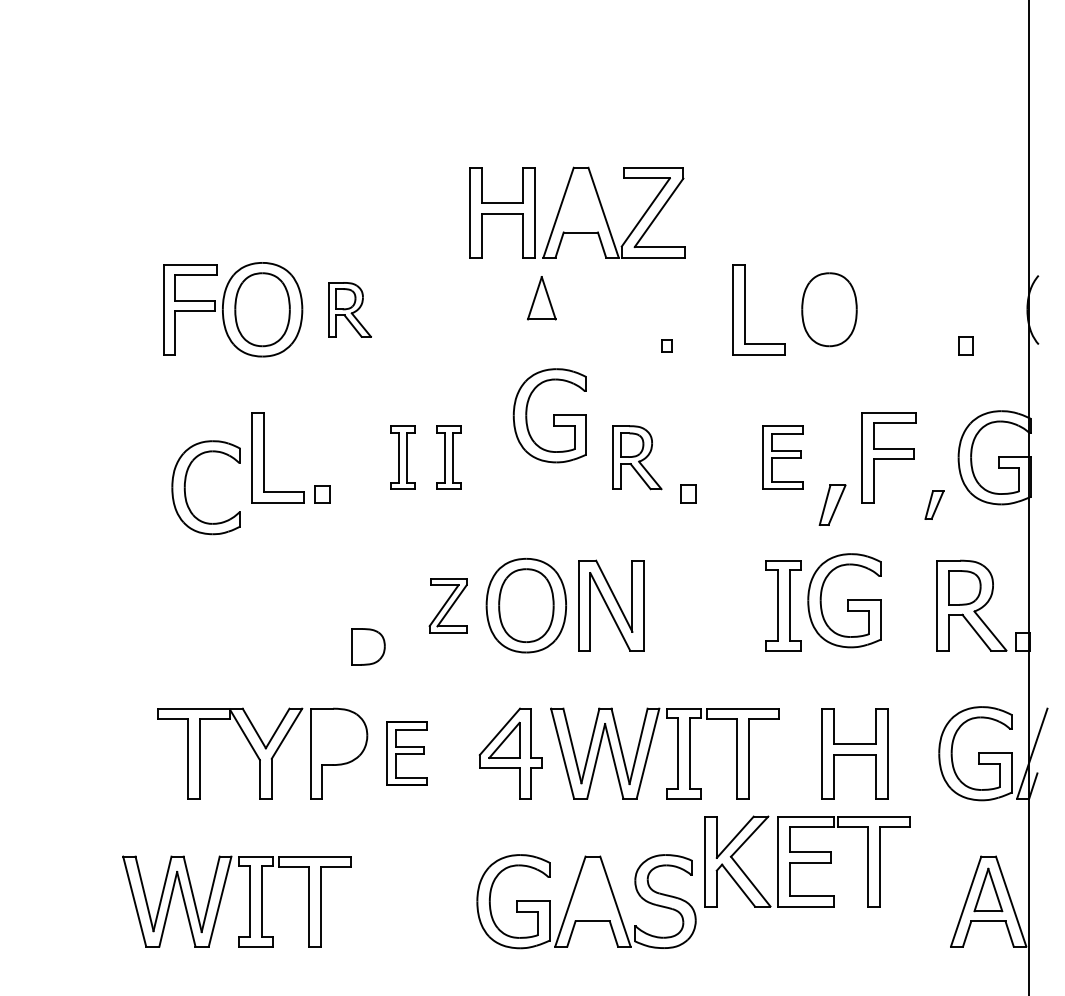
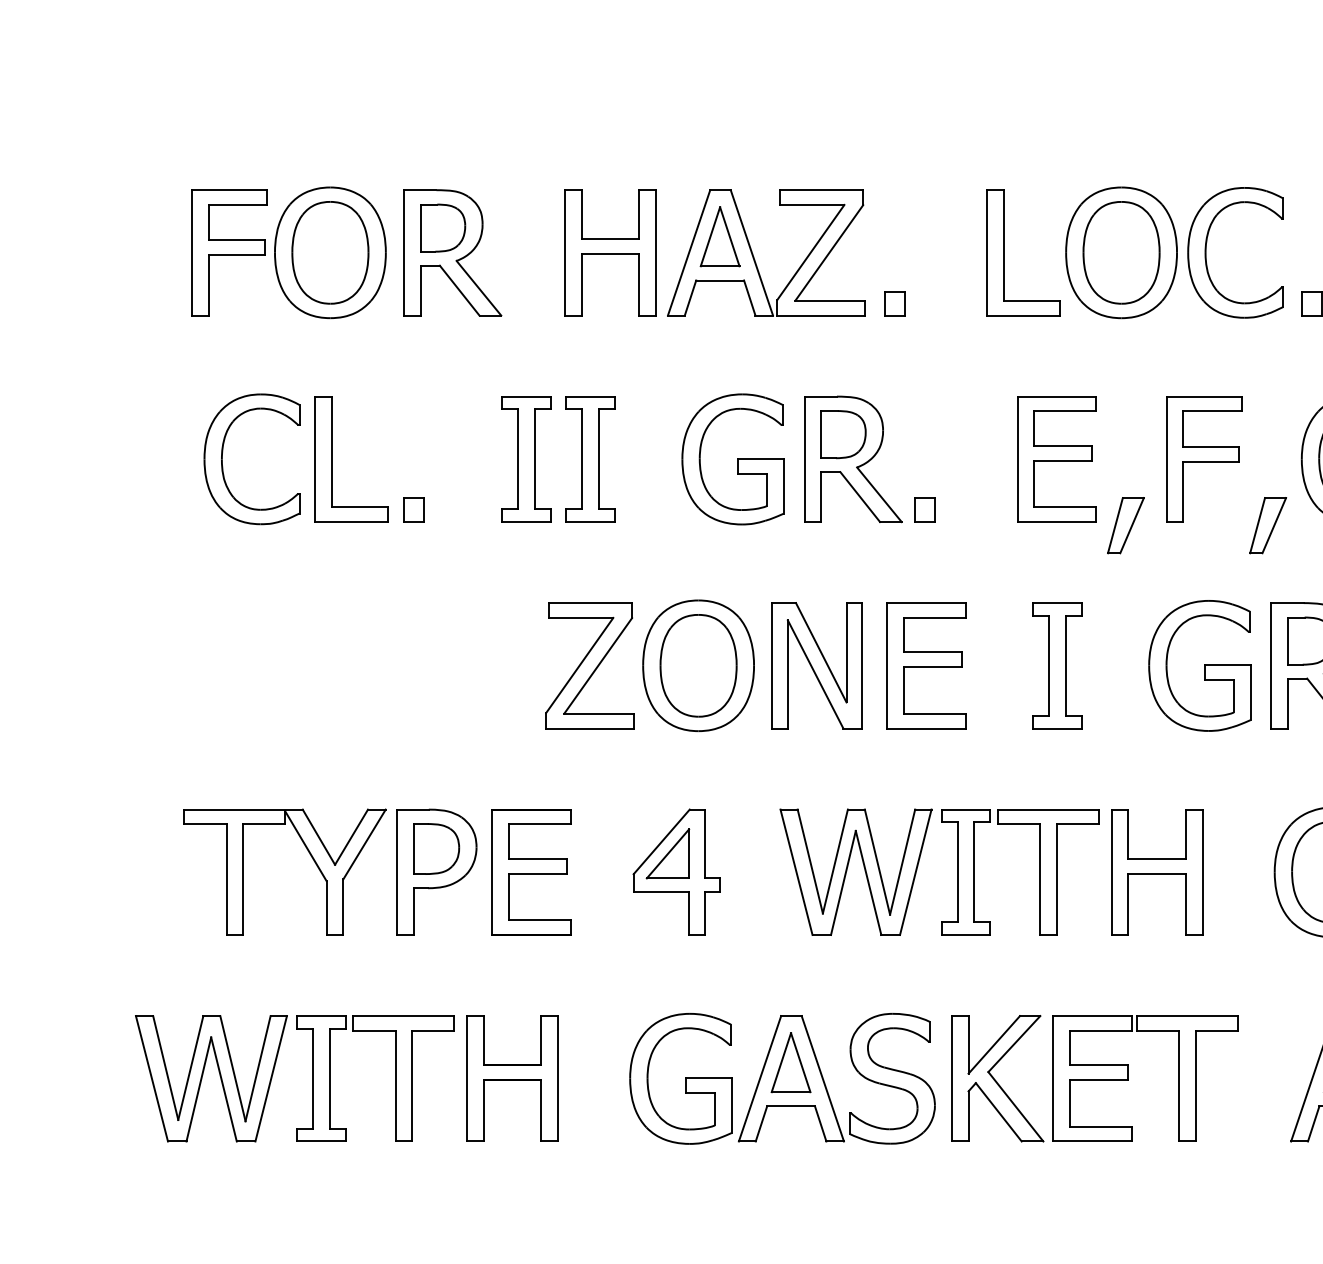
part: (577, 212) -> (715, 252), moved
part: (349, 309) -> (451, 252), size x1.67
part: (866, 309) -> (1173, 252), added
part: (666, 345) -> (894, 302), size x1.43
part: (549, 415) -> (732, 459), moved
part: (402, 457) -> (525, 459), size x1.43
part: (449, 457) -> (591, 459), size x1.43
part: (636, 457) -> (852, 459), size x1.43
part: (782, 457) -> (1055, 459), size x1.43
part: (185, 487) -> (222, 459), moved
part: (934, 504) -> (1268, 524), size x1.43
part: (844, 600) -> (1199, 665), moved
part: (448, 605) -> (589, 665), size x1.67
part: (689, 605) -> (926, 665), added
part: (368, 646) -> (436, 848), moved
part: (406, 753) -> (531, 872), size x1.43
part: (677, 753) -> (956, 872), moved
part: (807, 861) -> (1095, 1078), moved
part: (592, 889) -> (790, 1061), added
part: (392, 901) -> (511, 1078), added

